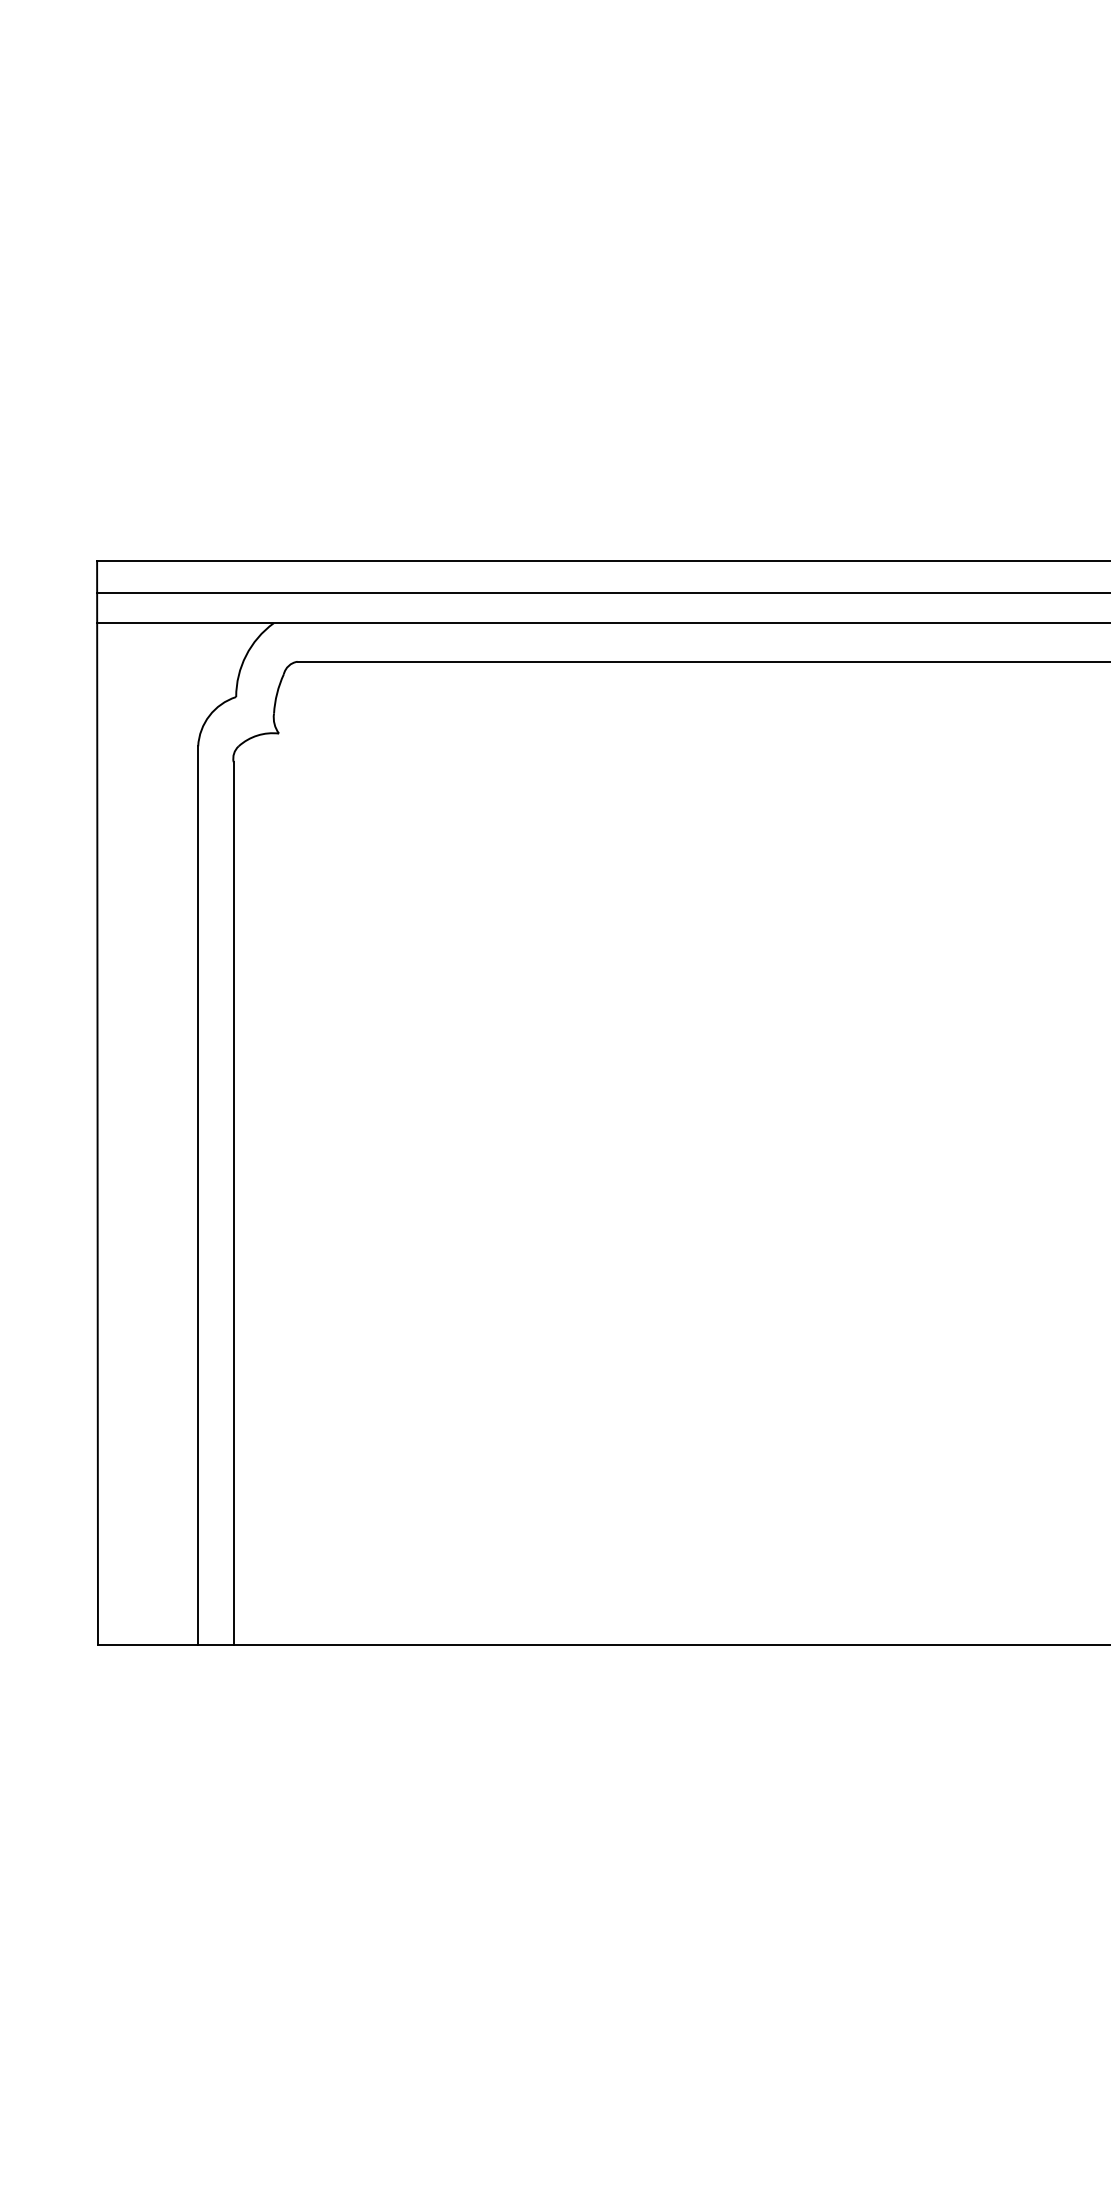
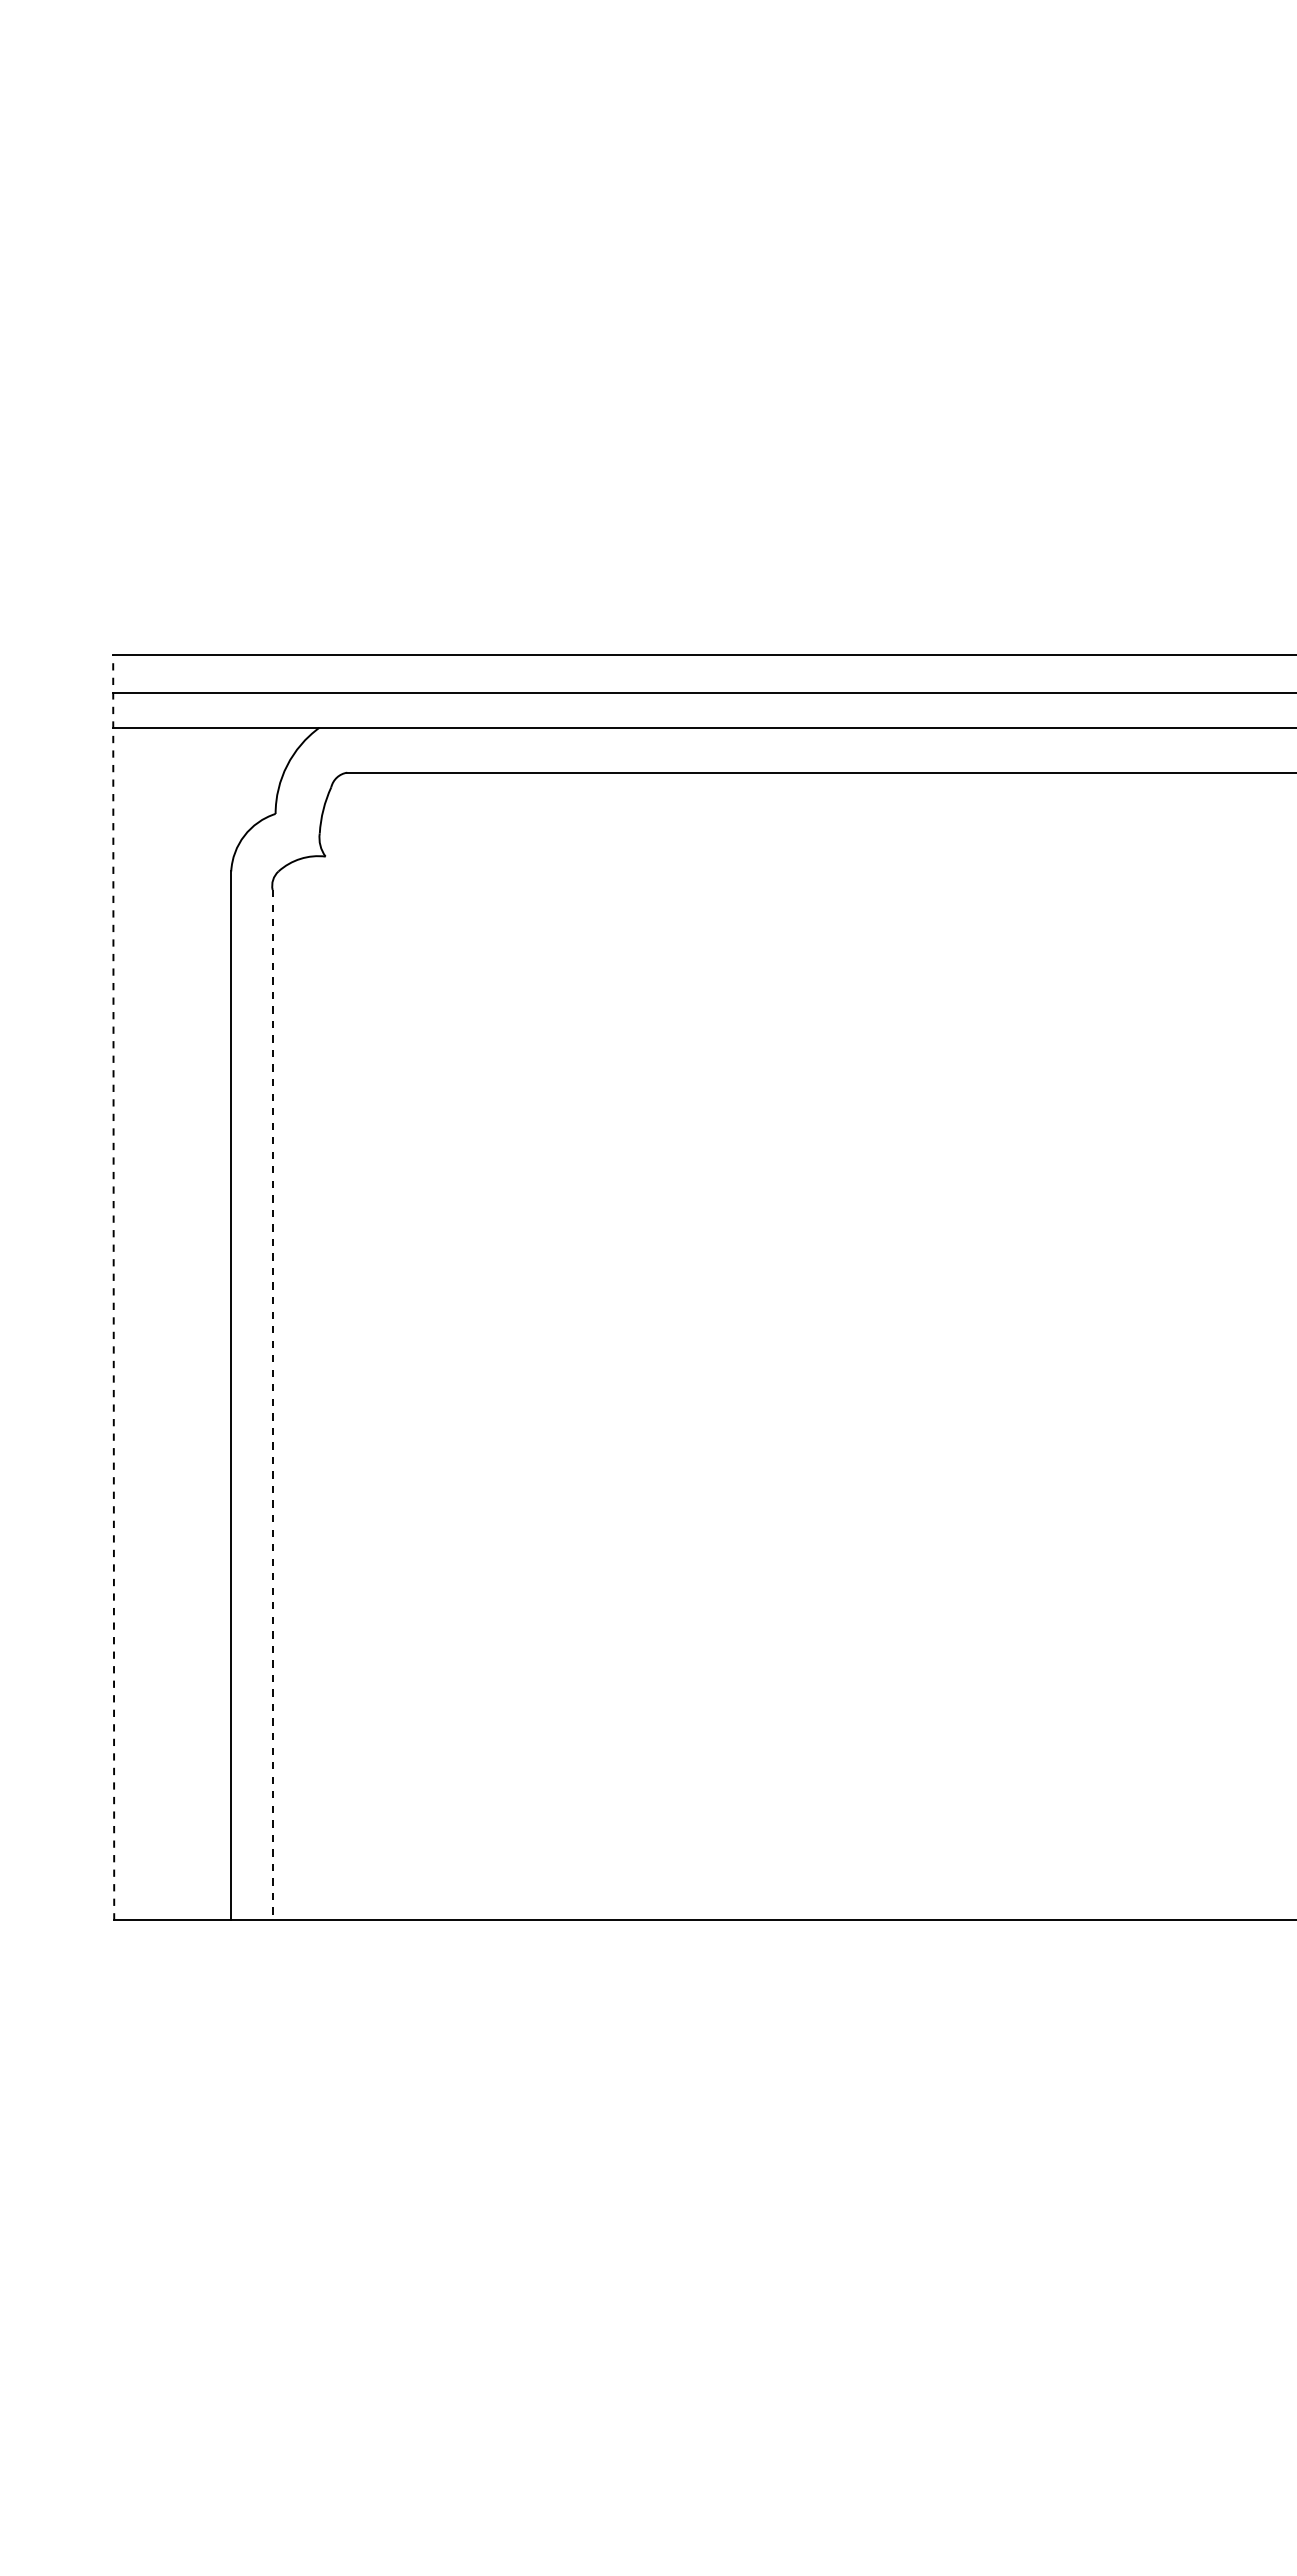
line: (97, 1102) -> (113, 1287), solid -> dashed
line: (233, 1203) -> (272, 1405), solid -> dashed

